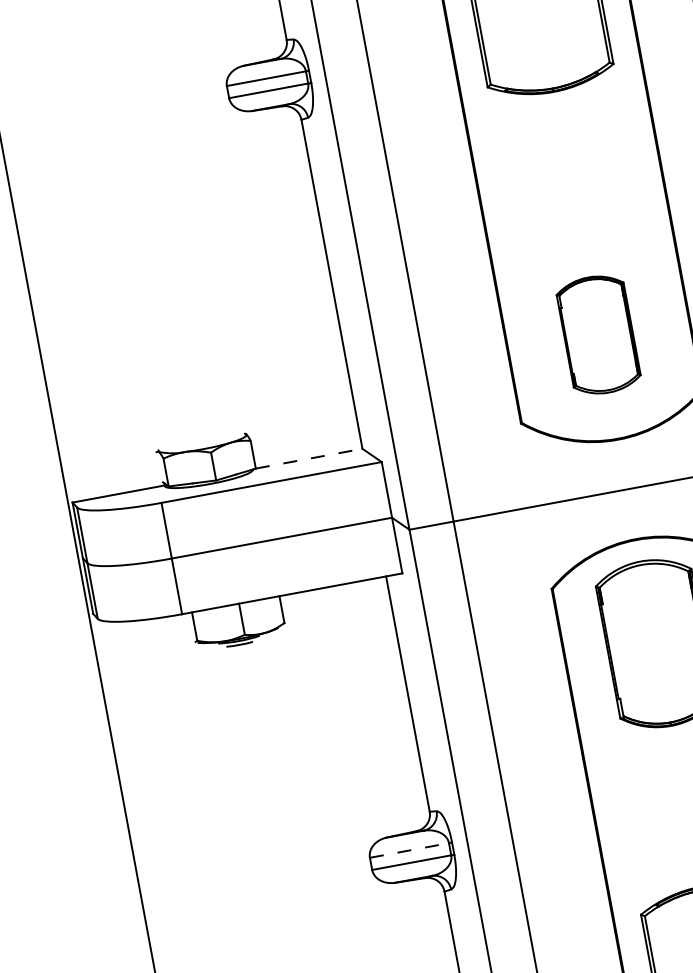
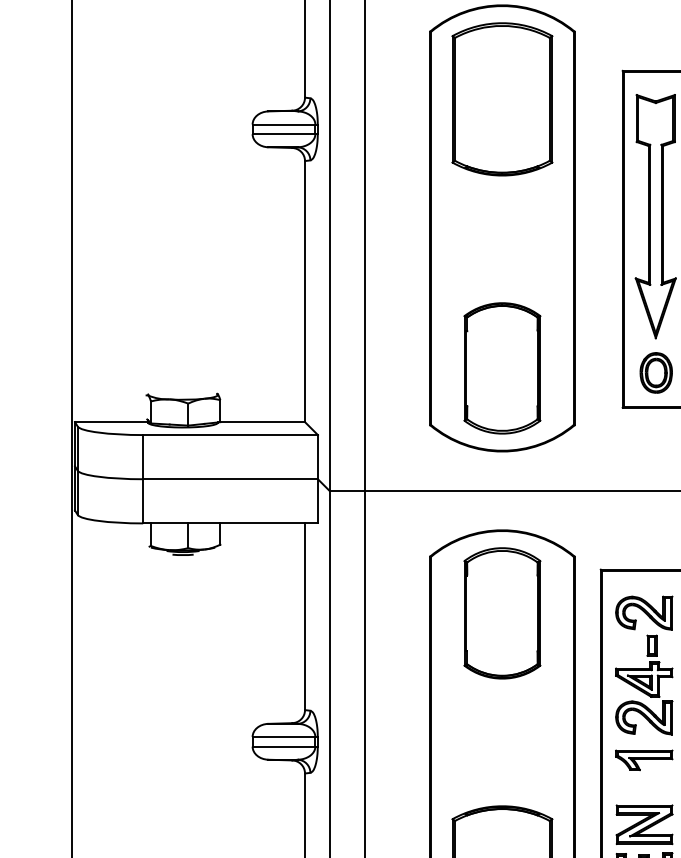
part: (598, 335) -> (502, 368), size x1.43
line: (310, 458) -> (263, 422), dashed -> solid
line: (410, 849) -> (284, 736), dashed -> solid

